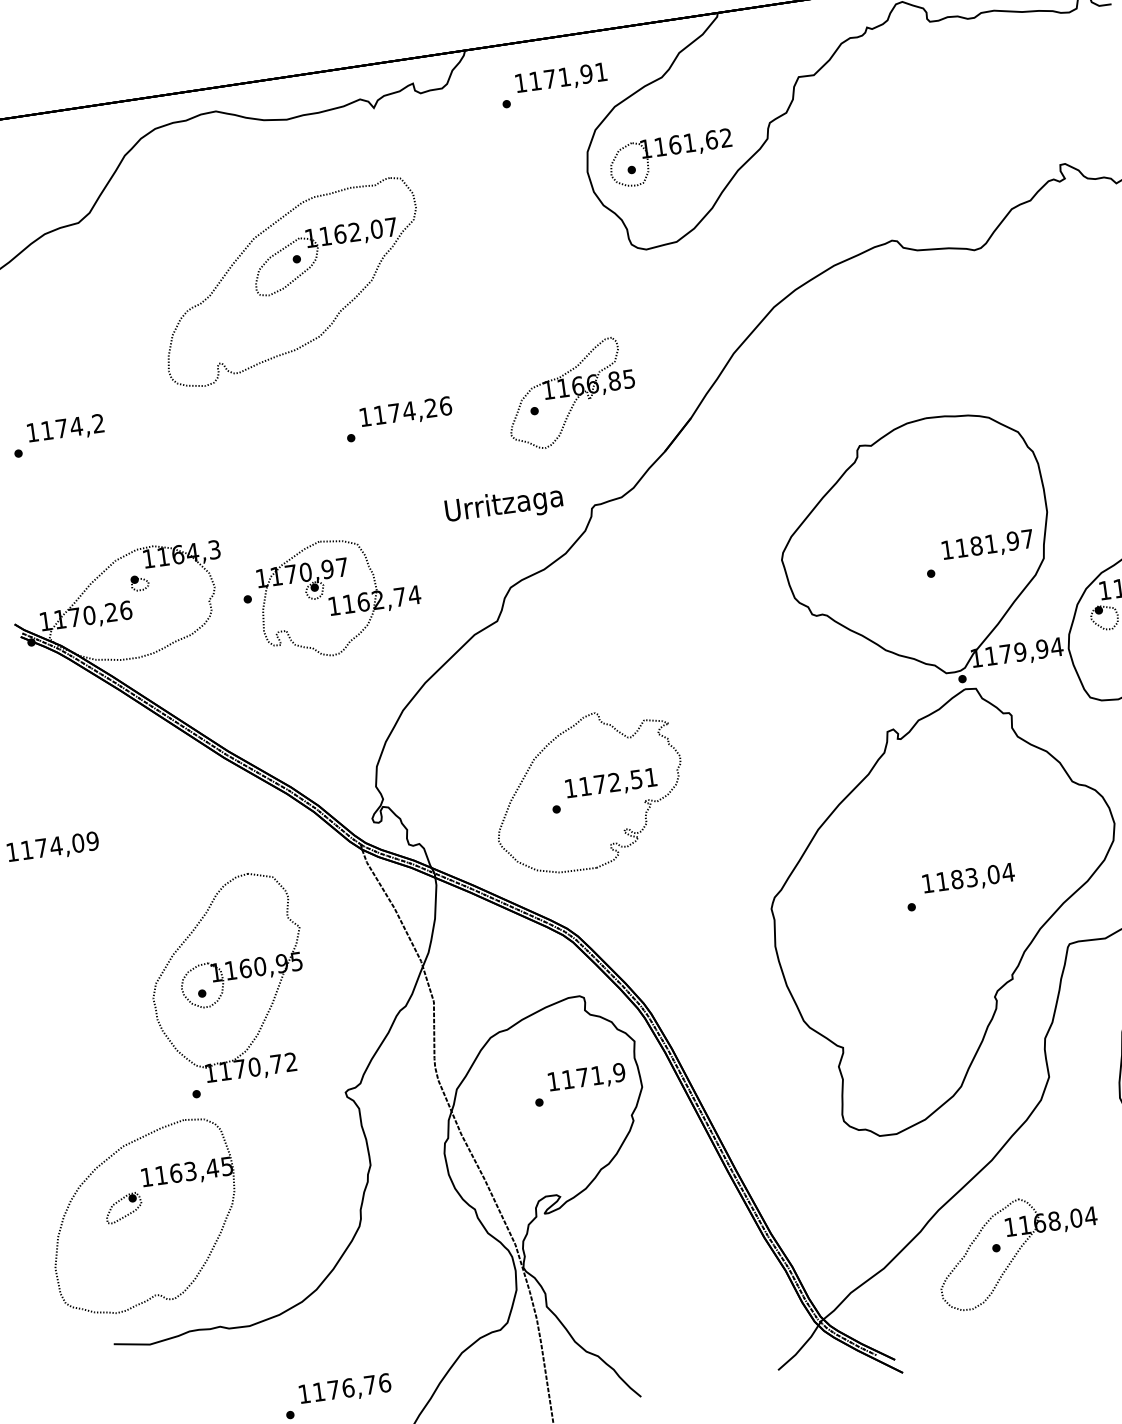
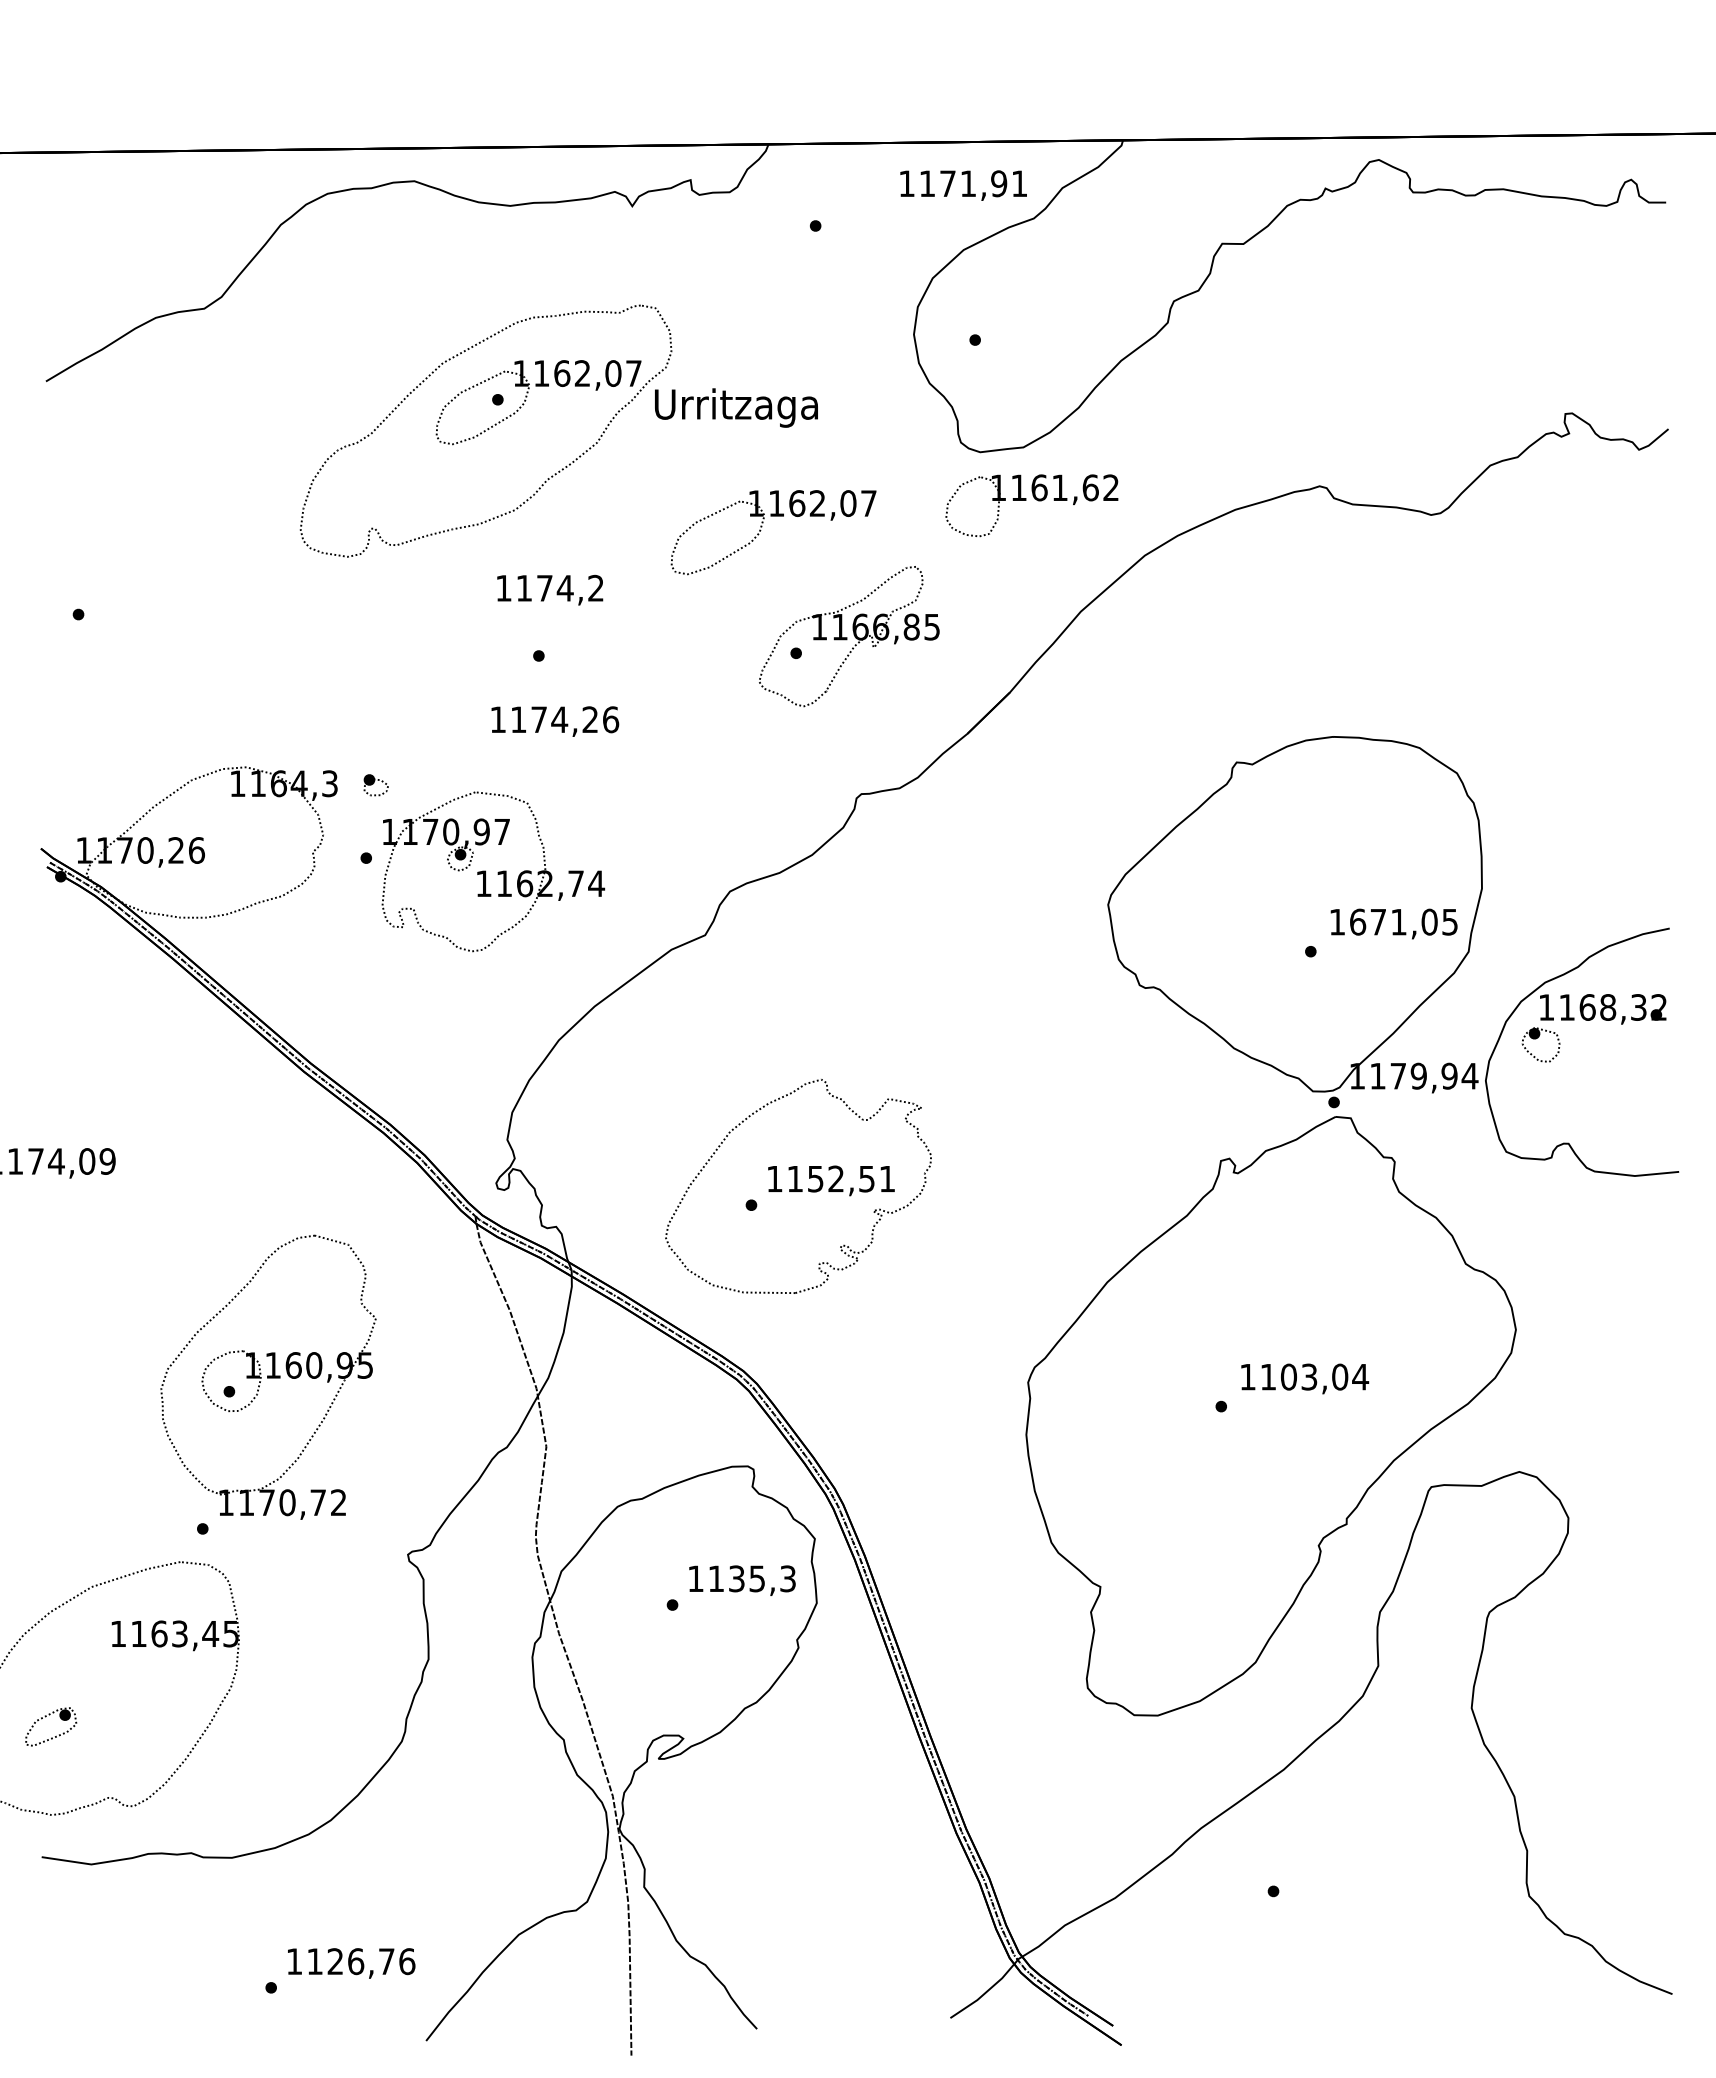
text: (561, 78) -> (963, 185), moved
part: (672, 153) -> (1034, 499), moved
part: (497, 326) -> (761, 530), added
text: (406, 412) -> (555, 721), moved
text: (66, 428) -> (550, 589), moved
text: (504, 505) -> (736, 407), moved
text: (994, 543) -> (1403, 921), 1181,97 -> 1671,05
part: (139, 583) -> (375, 785), moved
text: (599, 784) -> (815, 1179), 1172,51 -> 1152,51
text: (957, 879) -> (1289, 1377), 1183,04 -> 1103,04
text: (601, 1074) -> (762, 1578), 1171,9 -> 1135,3
part: (128, 1213) -> (56, 1735), moved
part: (1018, 1251) -> (1303, 1899), removed
text: (333, 1389) -> (335, 1961), 1176,76 -> 1126,76

